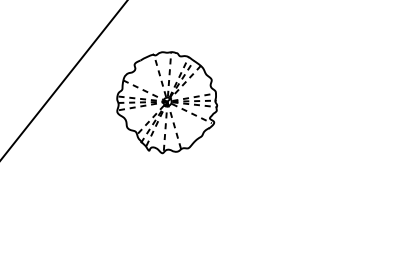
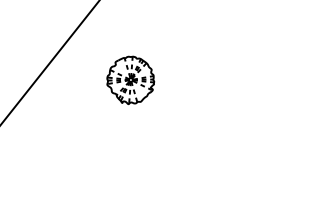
part: (167, 102) -> (130, 80), size x0.6

